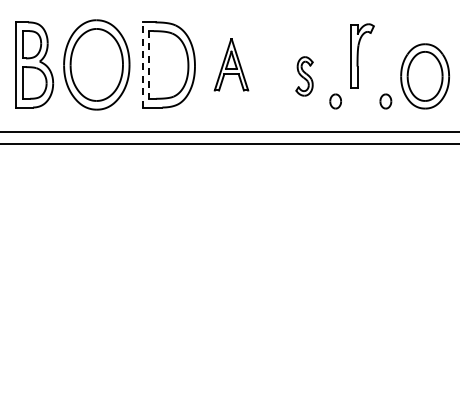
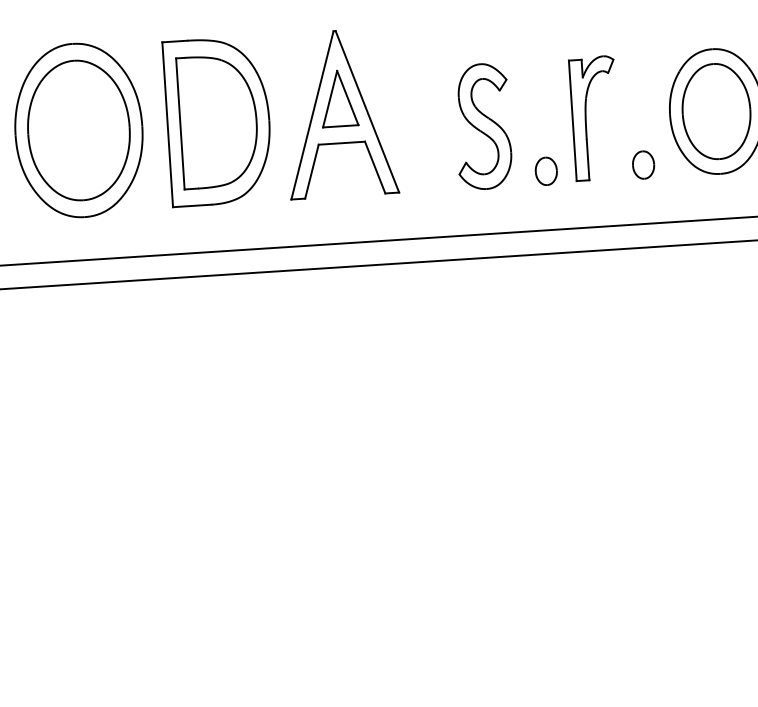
part: (362, 55) -> (595, 117), moved
line: (142, 64) -> (167, 123), dashed -> solid
line: (149, 64) -> (180, 123), dashed -> solid
part: (231, 64) -> (339, 112), size x1.67
part: (304, 76) -> (482, 126), size x1.67

